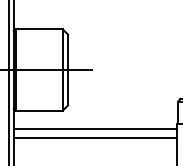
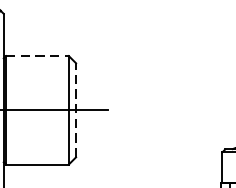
line: (39, 29) -> (38, 56), solid -> dashed
line: (68, 69) -> (76, 109), solid -> dashed

